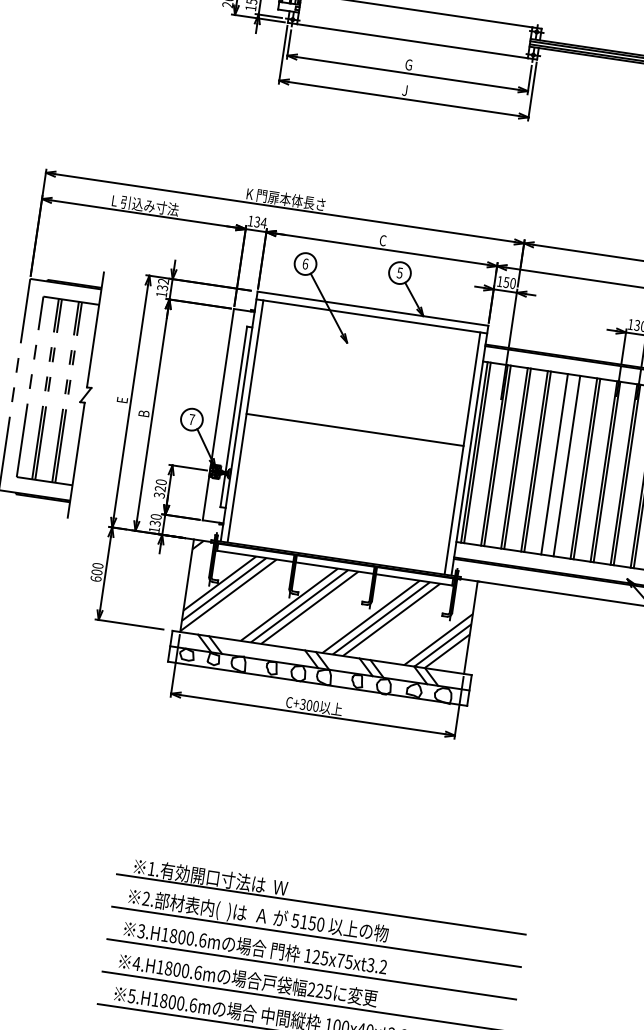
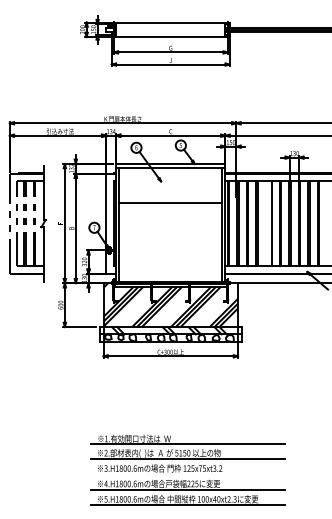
line: (354, 430) -> (170, 203), moved
line: (554, 463) -> (265, 223), removed
line: (311, 969) -> (187, 474), removed

